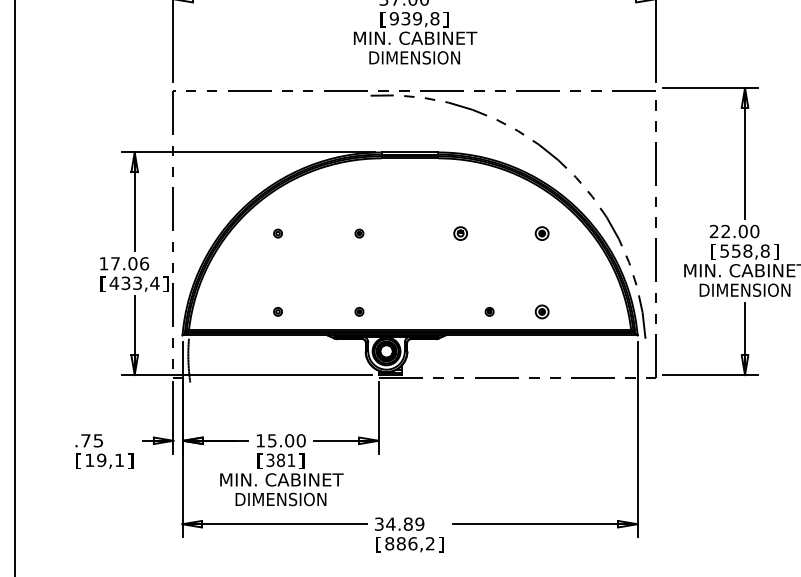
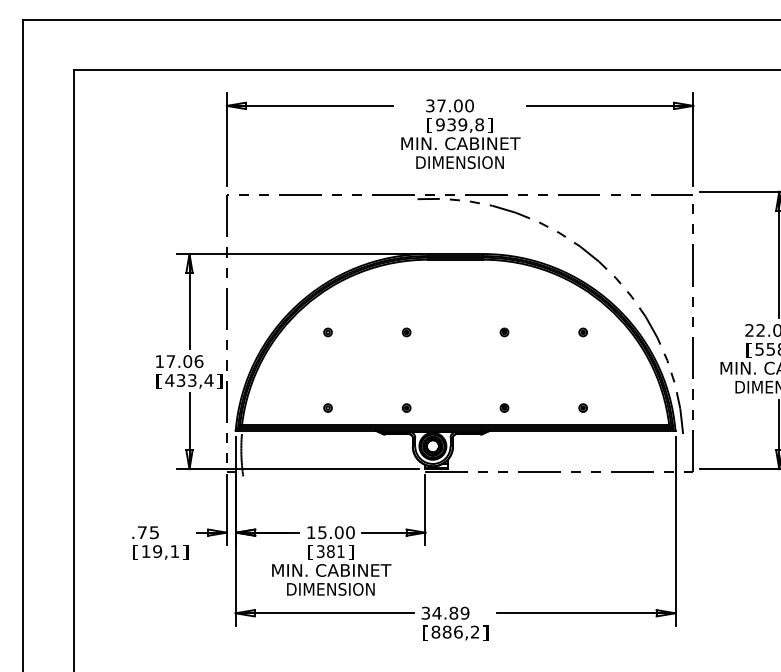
part: (460, 233) -> (504, 332), size x0.62
part: (541, 233) -> (582, 332), size x0.62
part: (489, 311) -> (504, 407), moved
part: (541, 311) -> (582, 407), size x0.62

